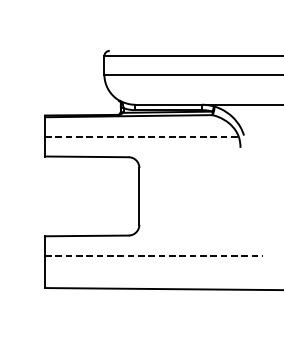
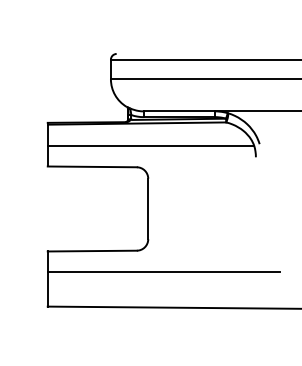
line: (142, 136) -> (151, 145), dashed -> solid
line: (154, 256) -> (164, 272), dashed -> solid

